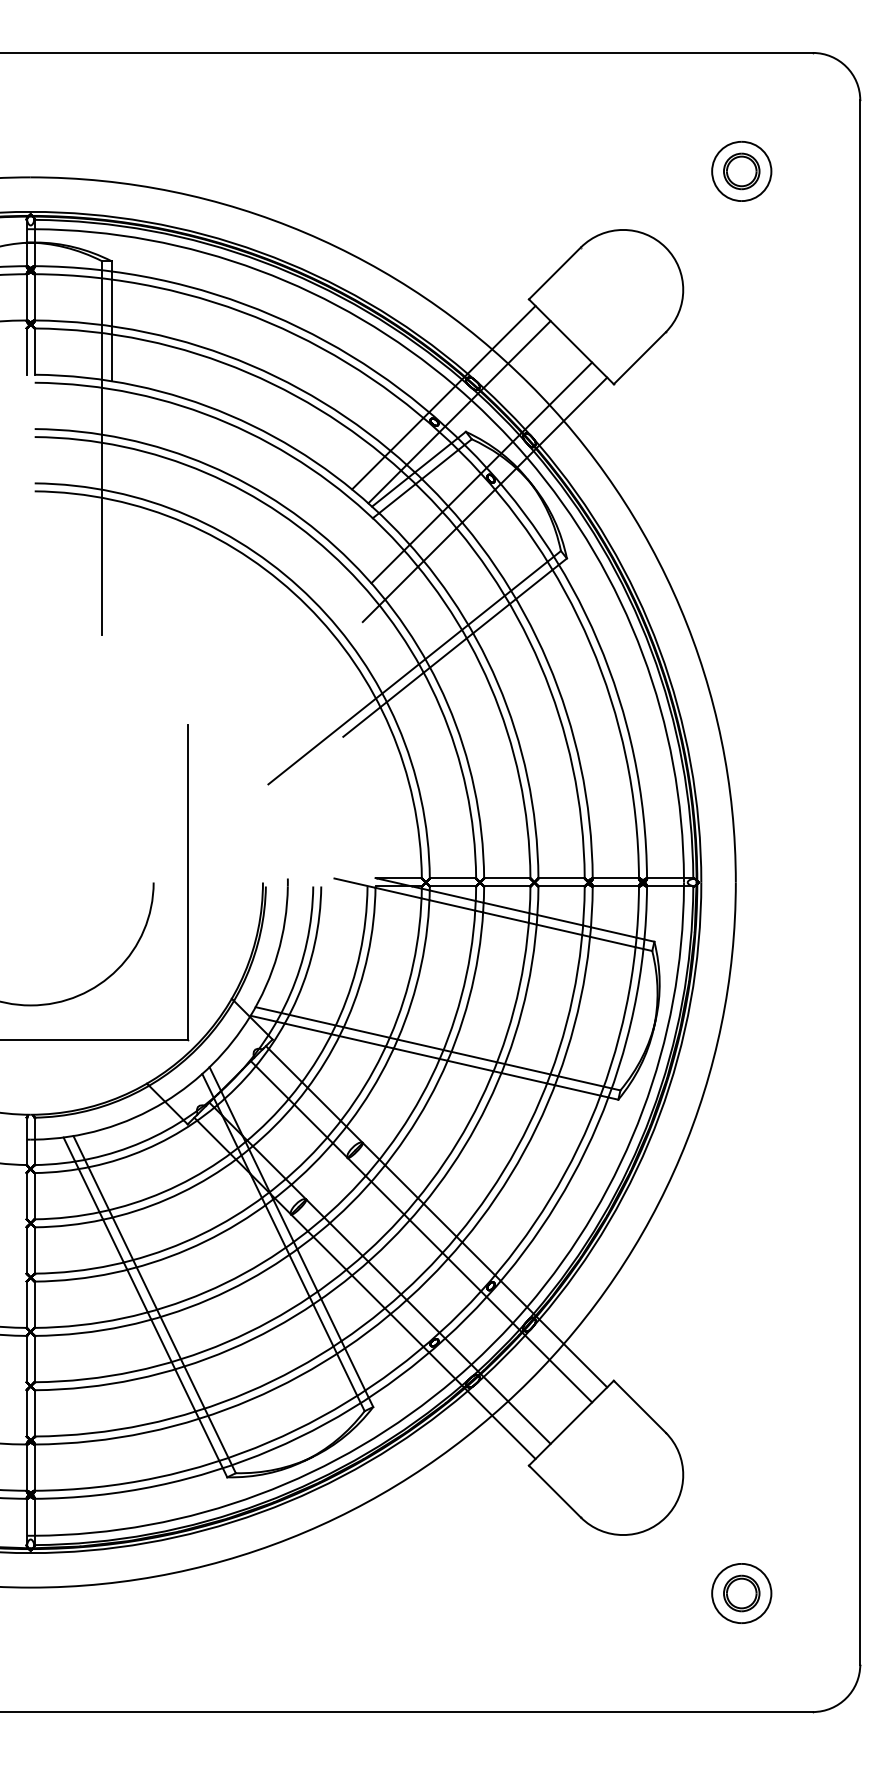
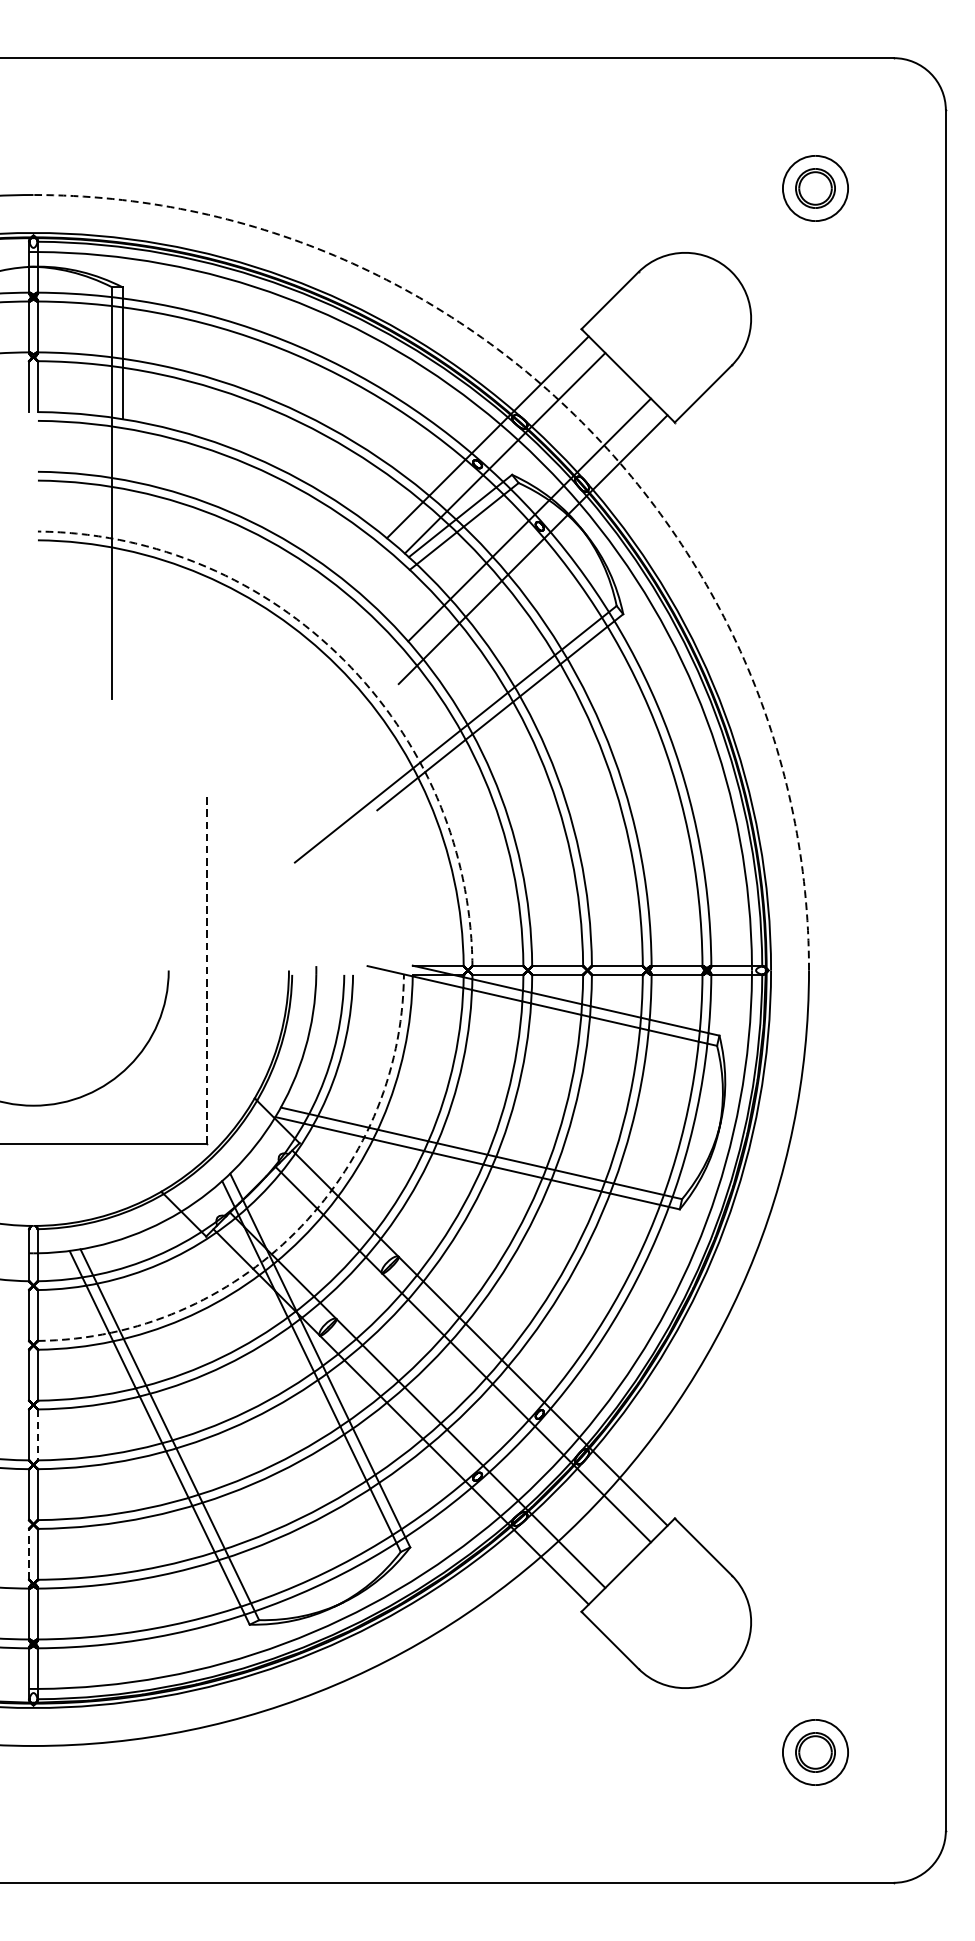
arc: (529, 383) -> (582, 421), solid -> dashed
arc: (312, 600) -> (343, 660), solid -> dashed
line: (188, 882) -> (207, 970), solid -> dashed
arc: (268, 1120) -> (295, 1232), solid -> dashed
line: (34, 1305) -> (37, 1435), solid -> dashed
line: (26, 1412) -> (28, 1553), solid -> dashed

